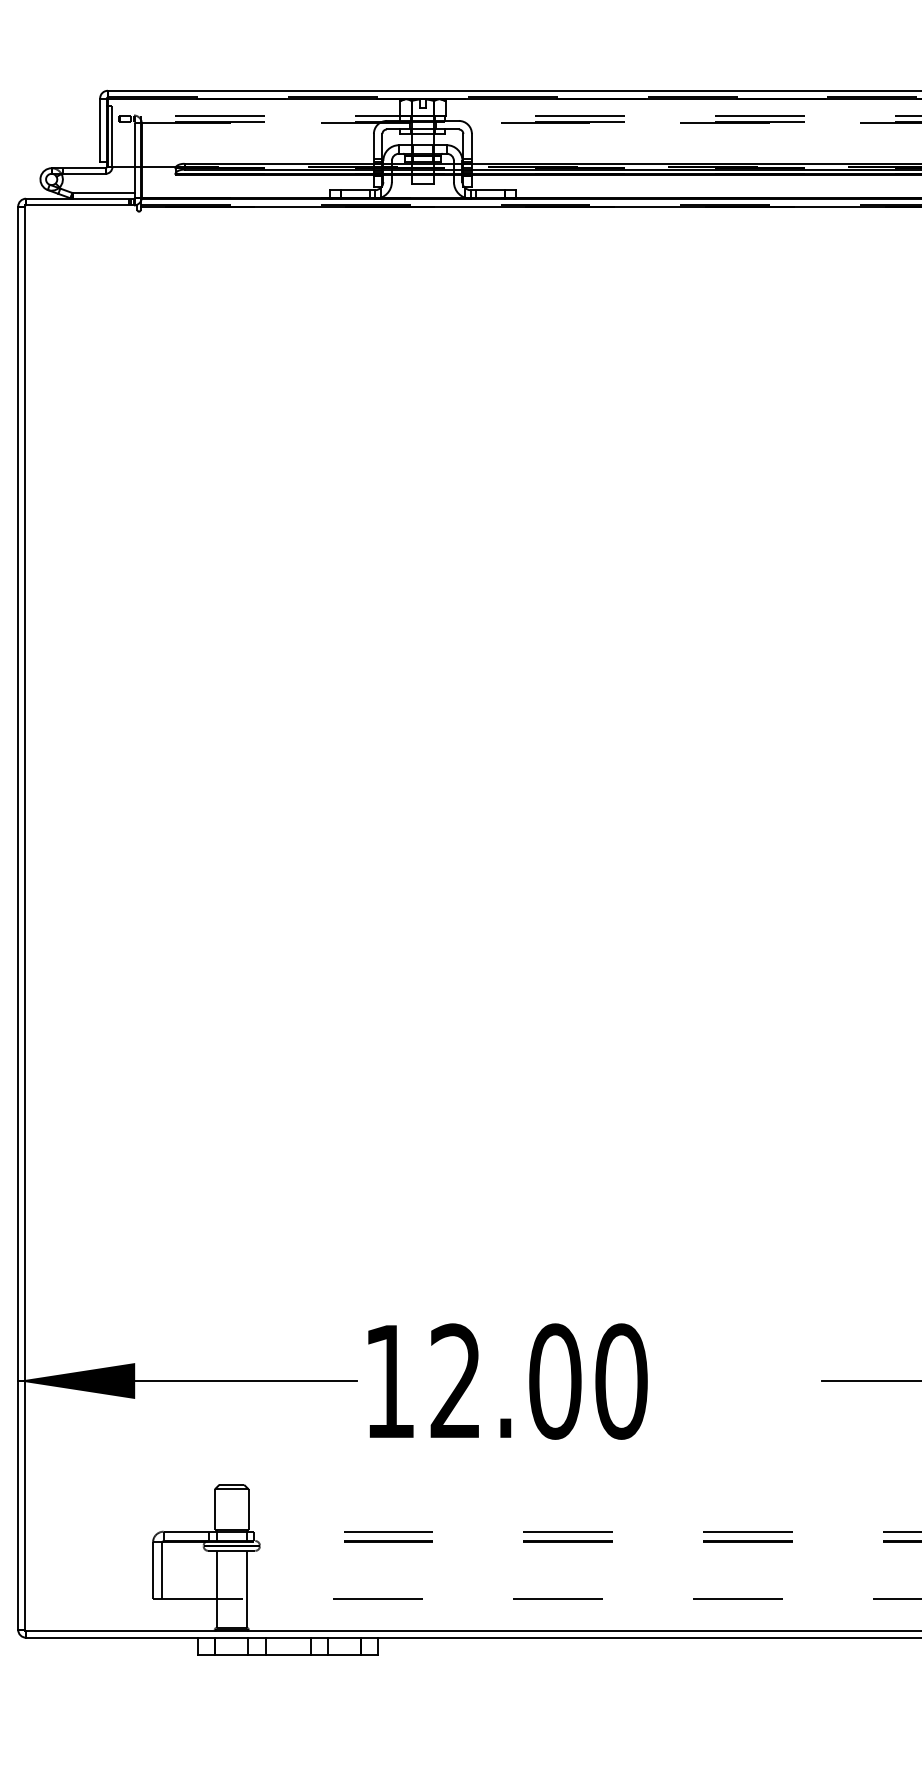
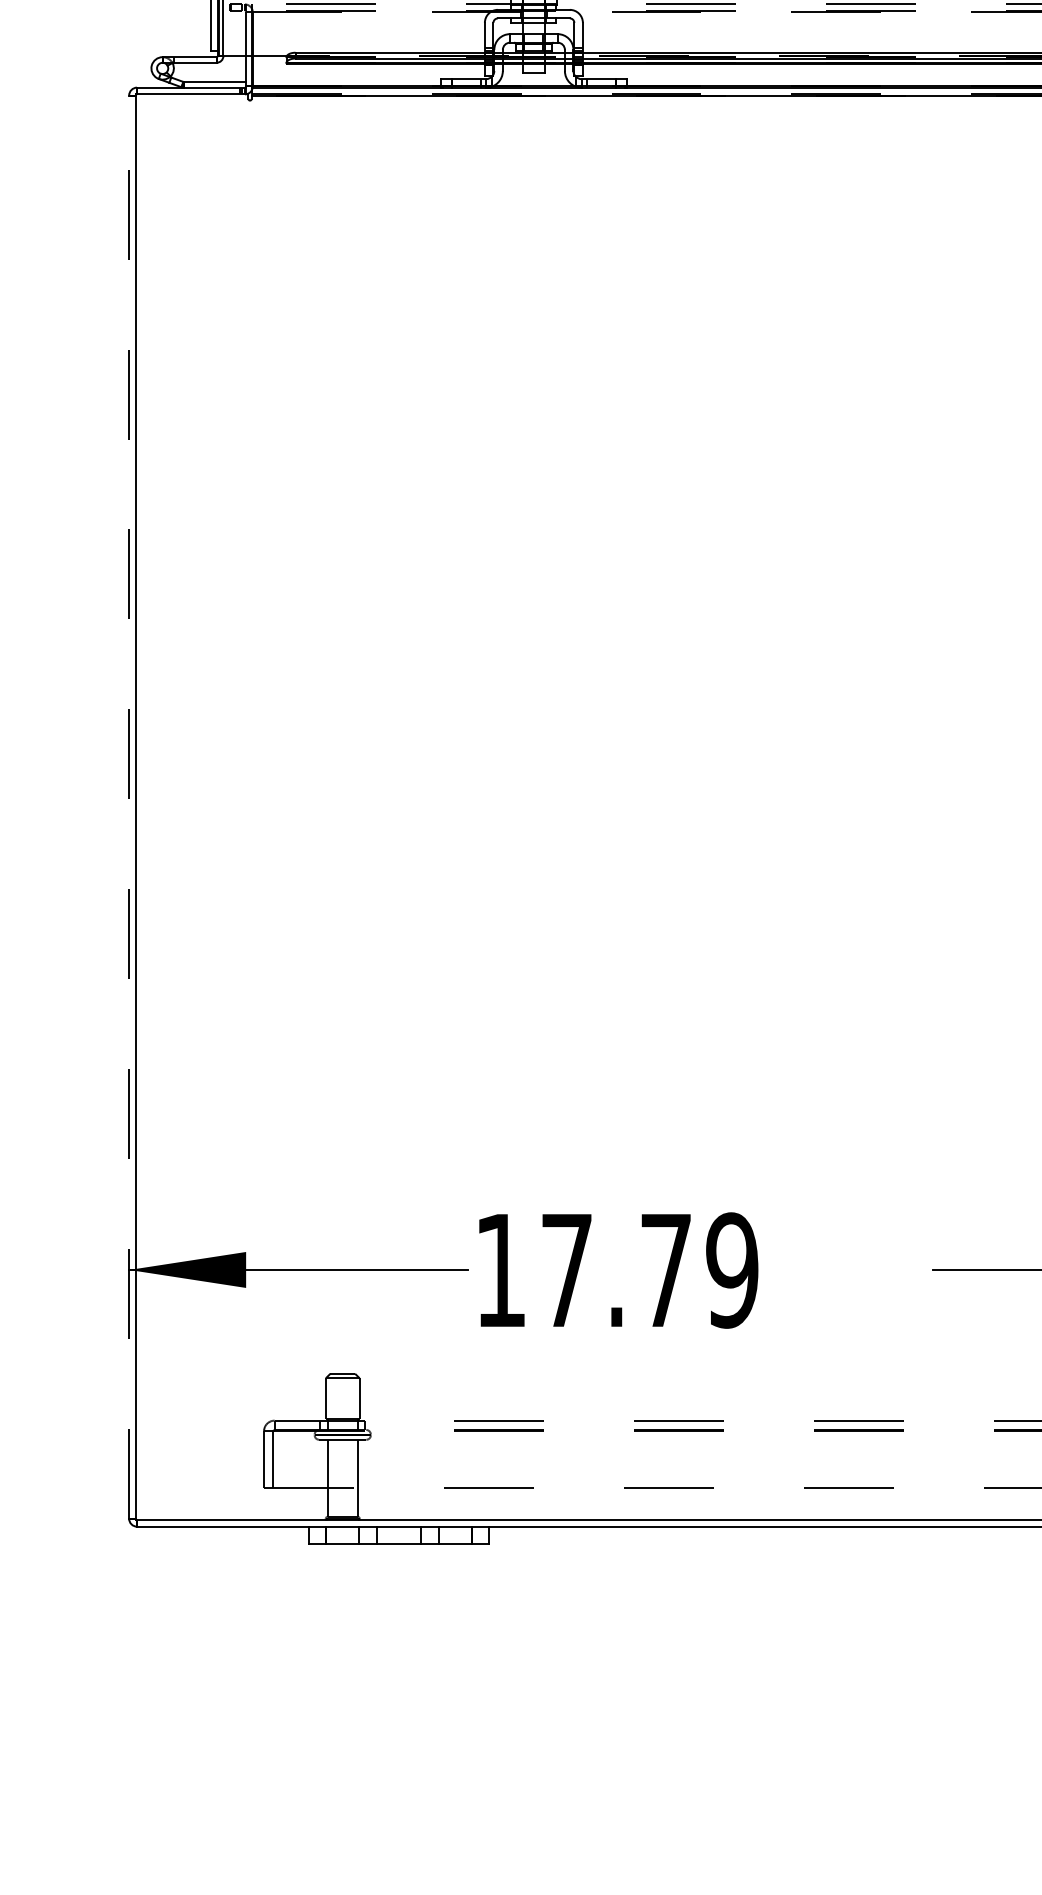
line: (18, 918) -> (129, 807), solid -> dashed
text: (538, 1381) -> (649, 1270), 12.00 -> 17.79

